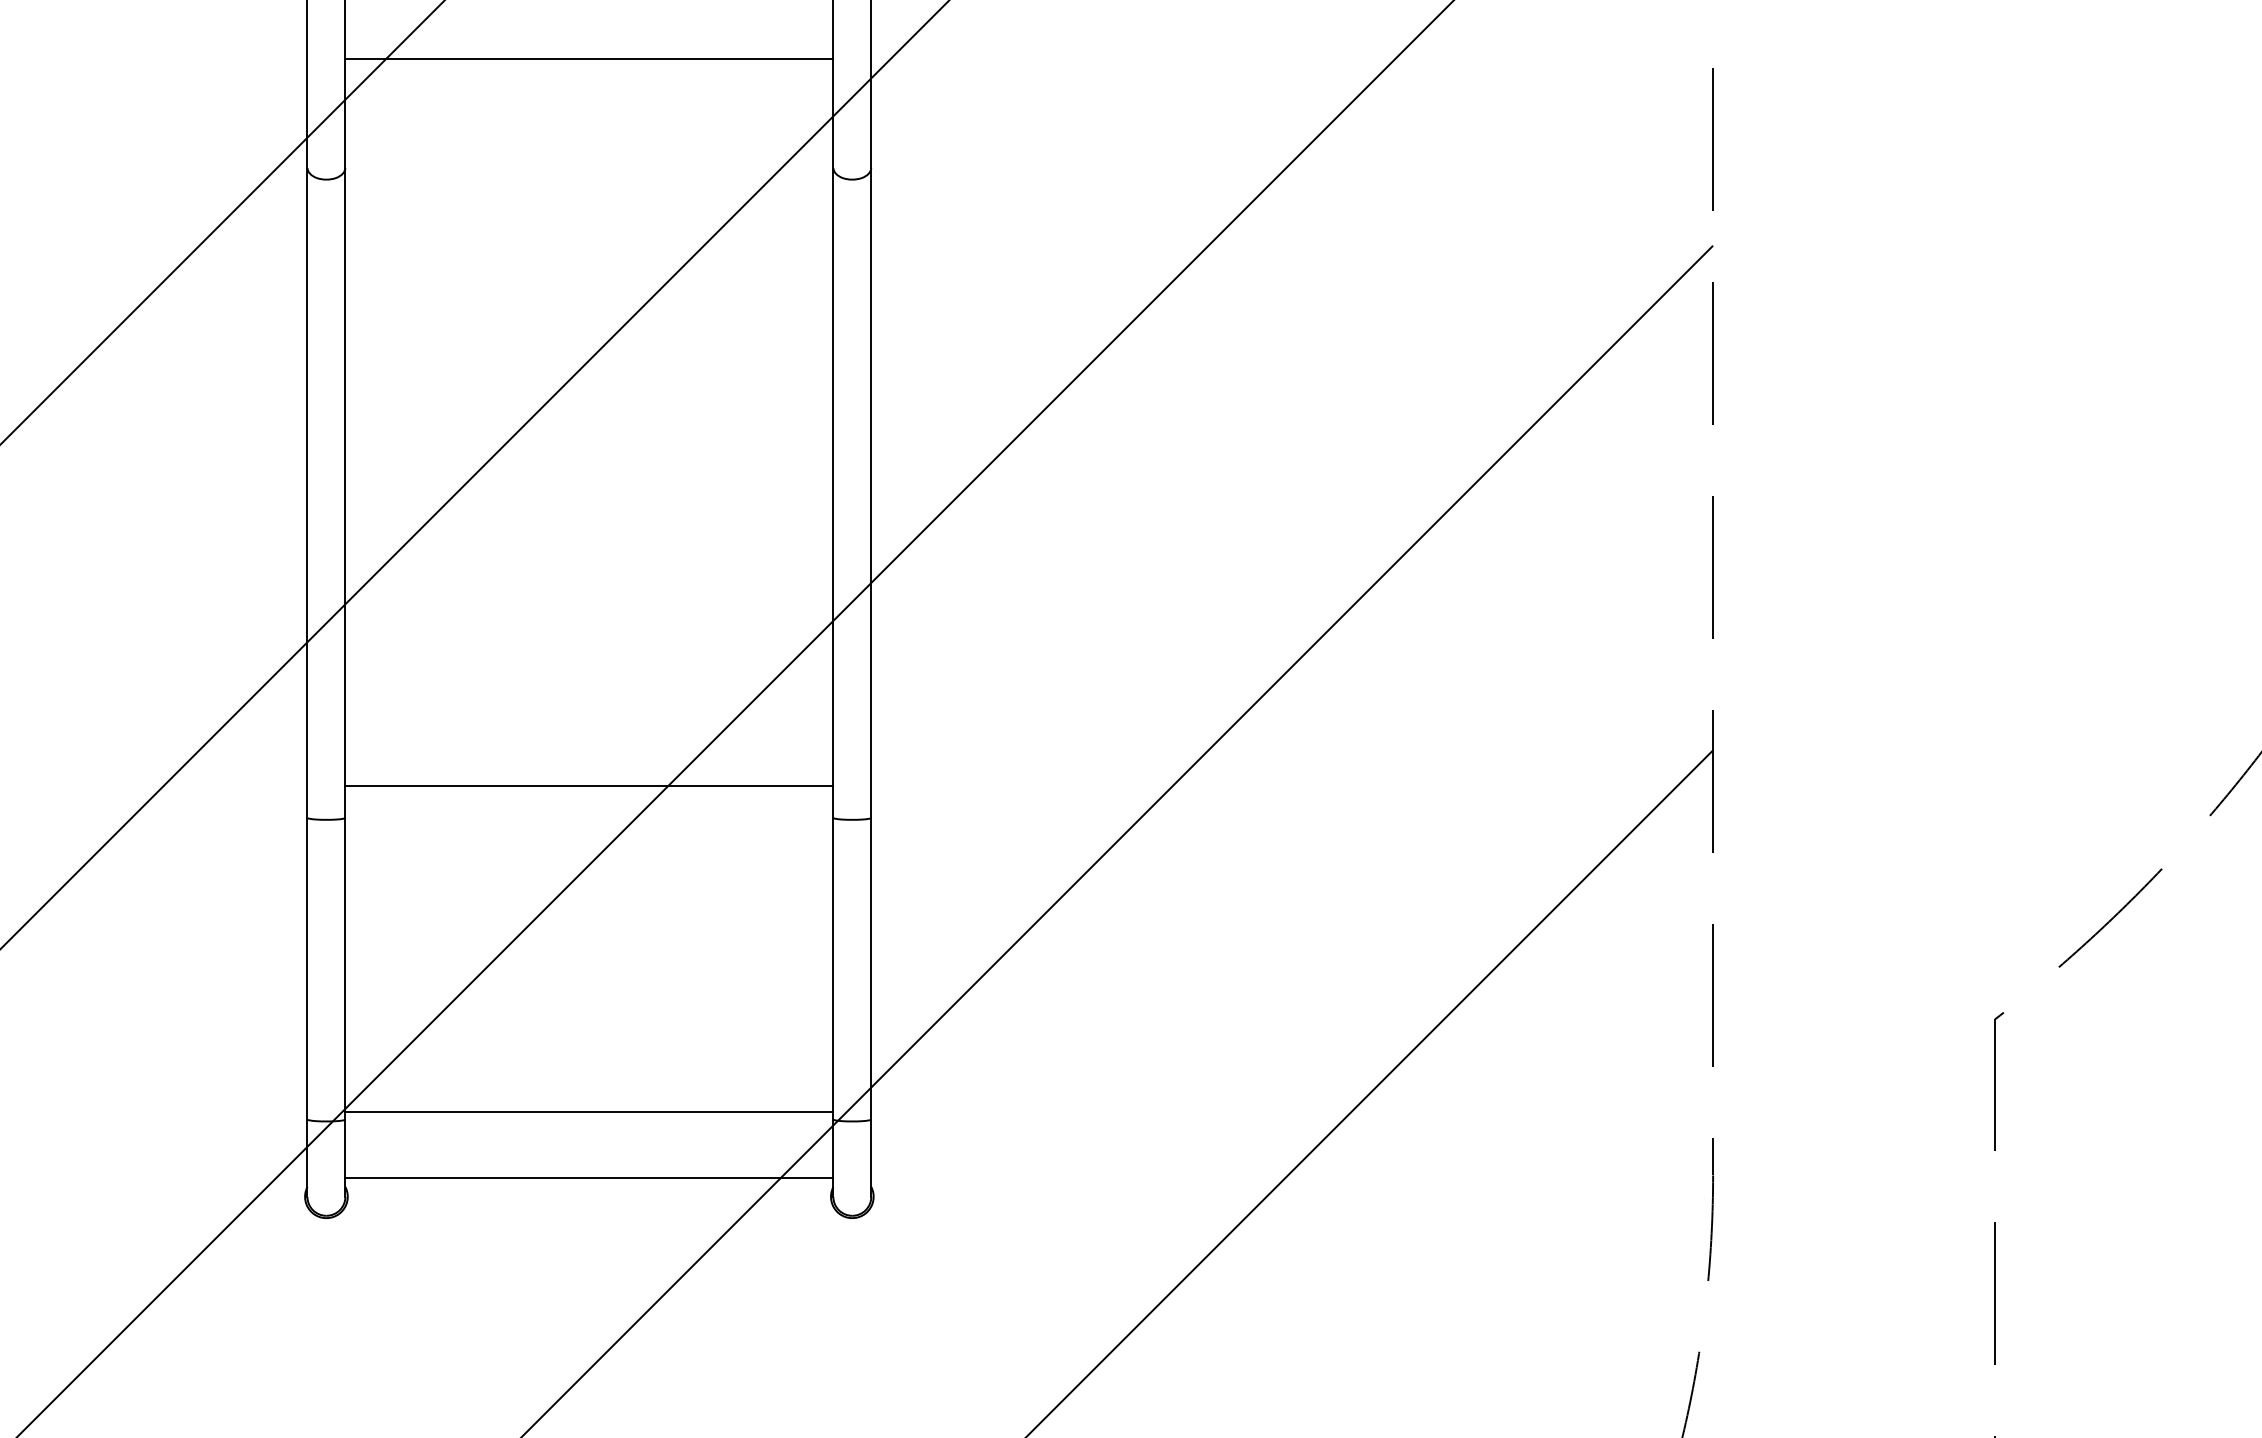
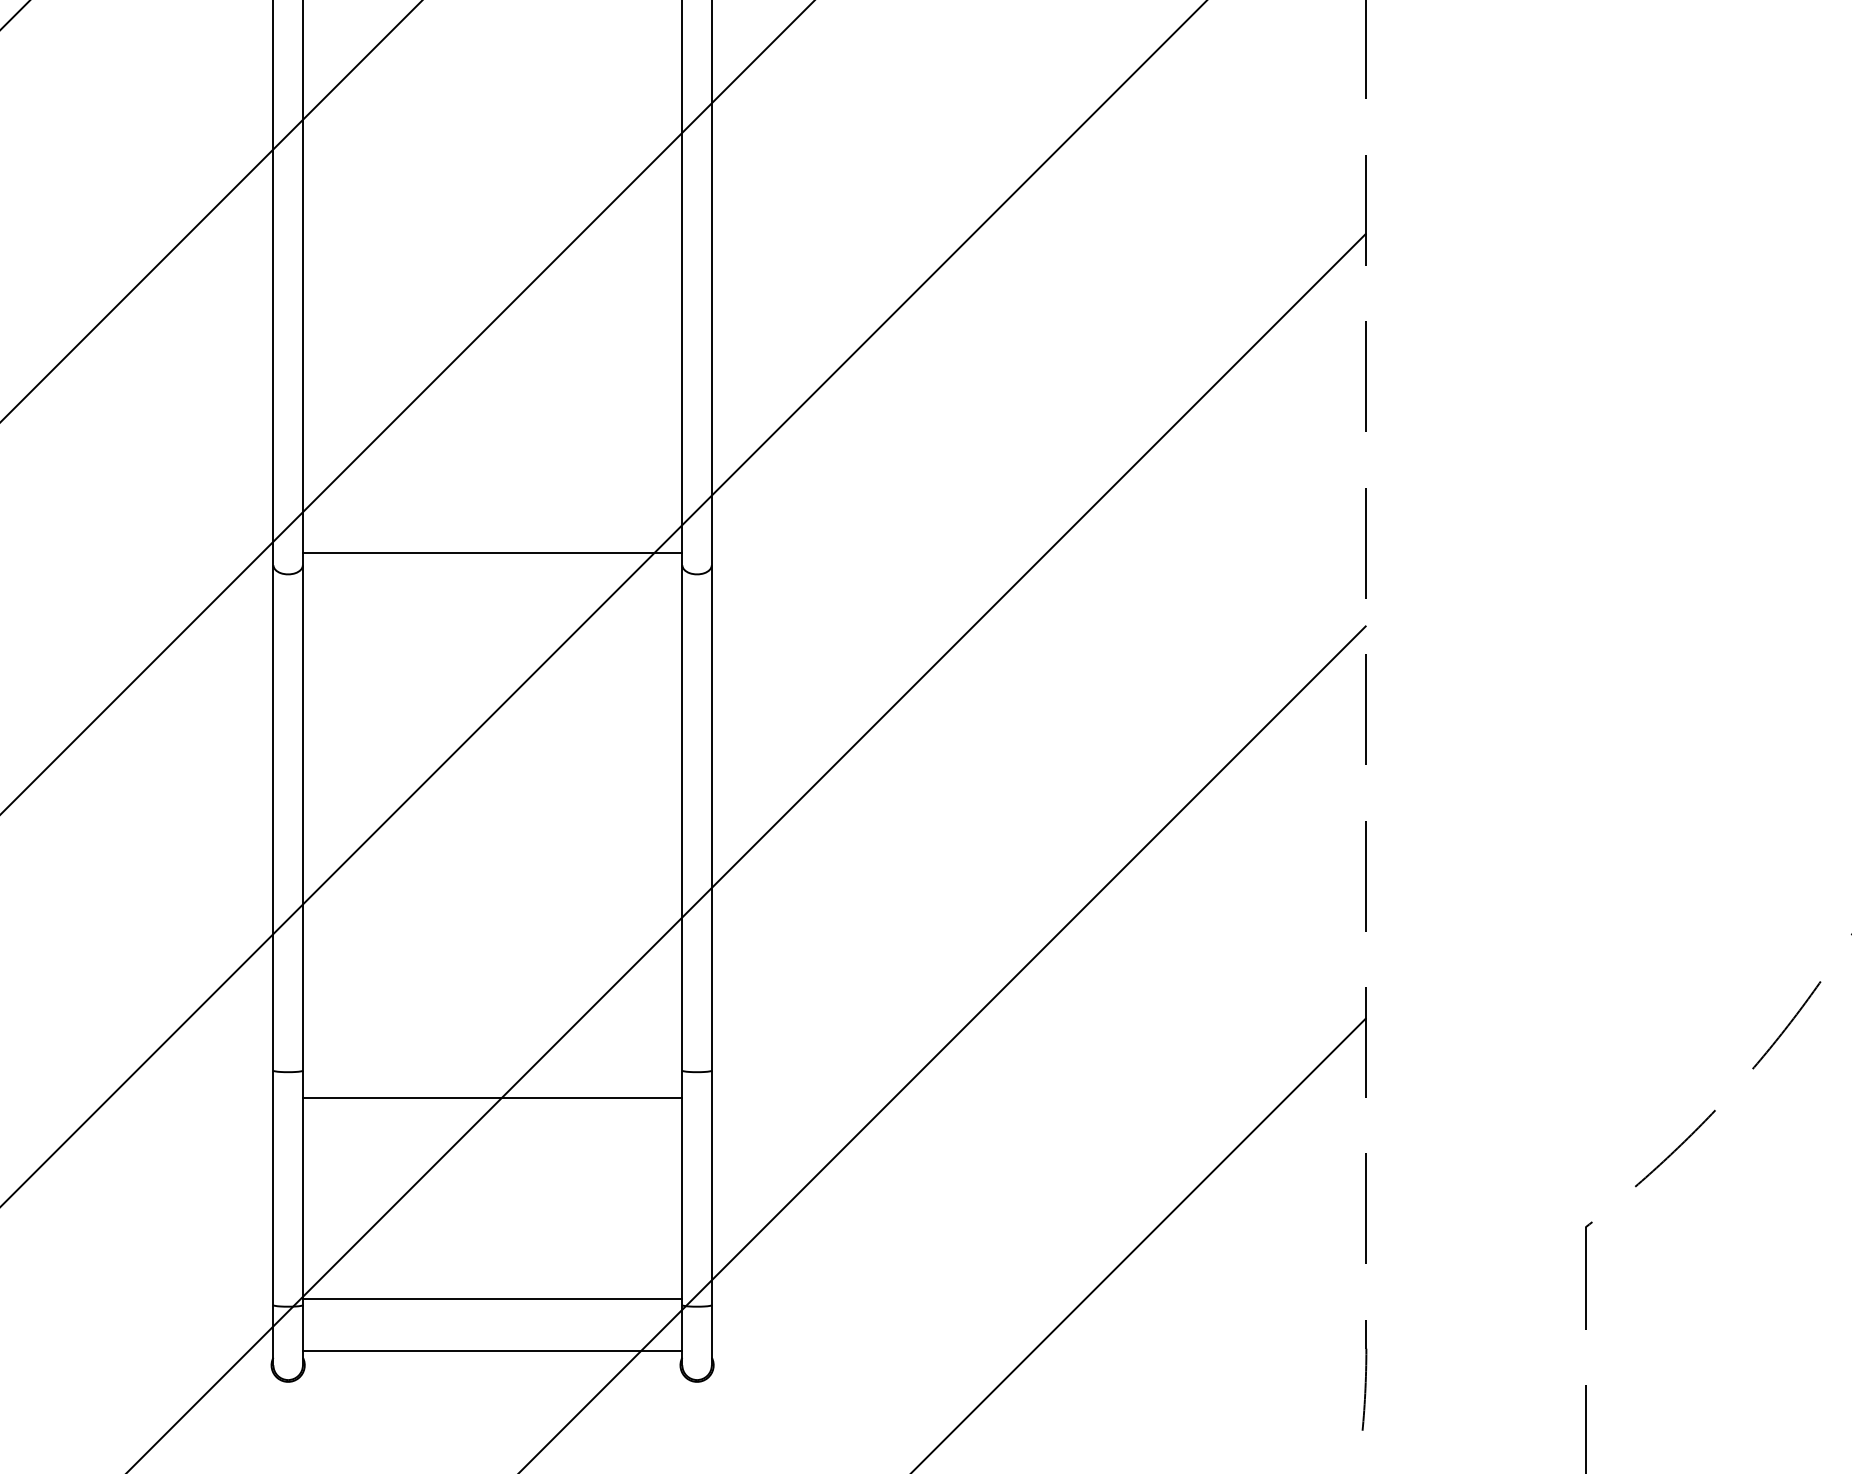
line: (589, 58) -> (492, 552), moved
line: (589, 786) -> (492, 1098), moved

